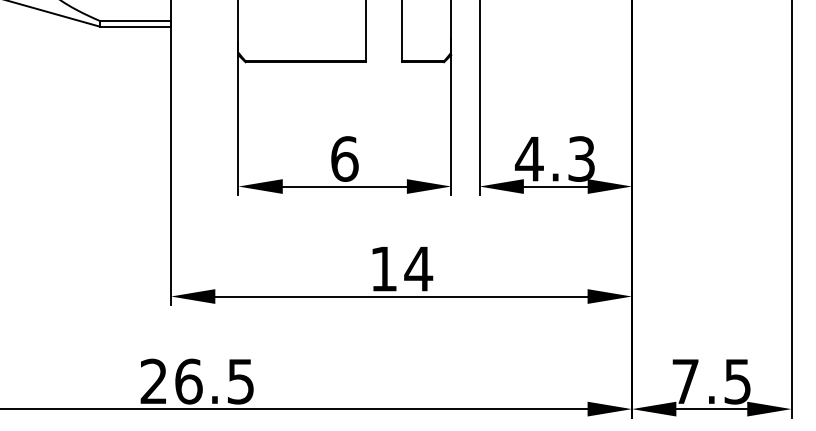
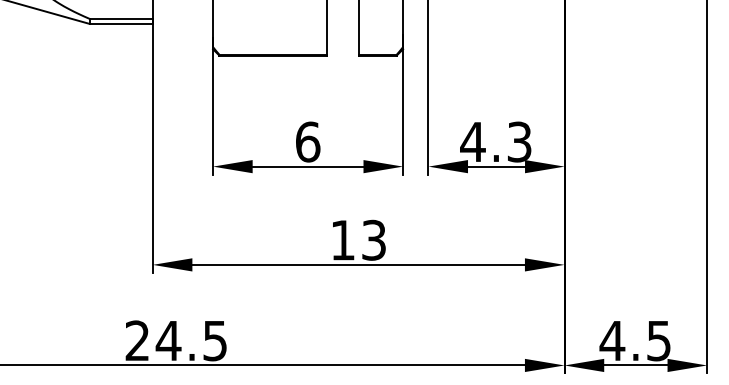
text: (418, 268) -> (373, 239), 14 -> 13
text: (188, 381) -> (168, 340), 26.5 -> 24.5
text: (685, 381) -> (612, 340), 7.5 -> 4.5

